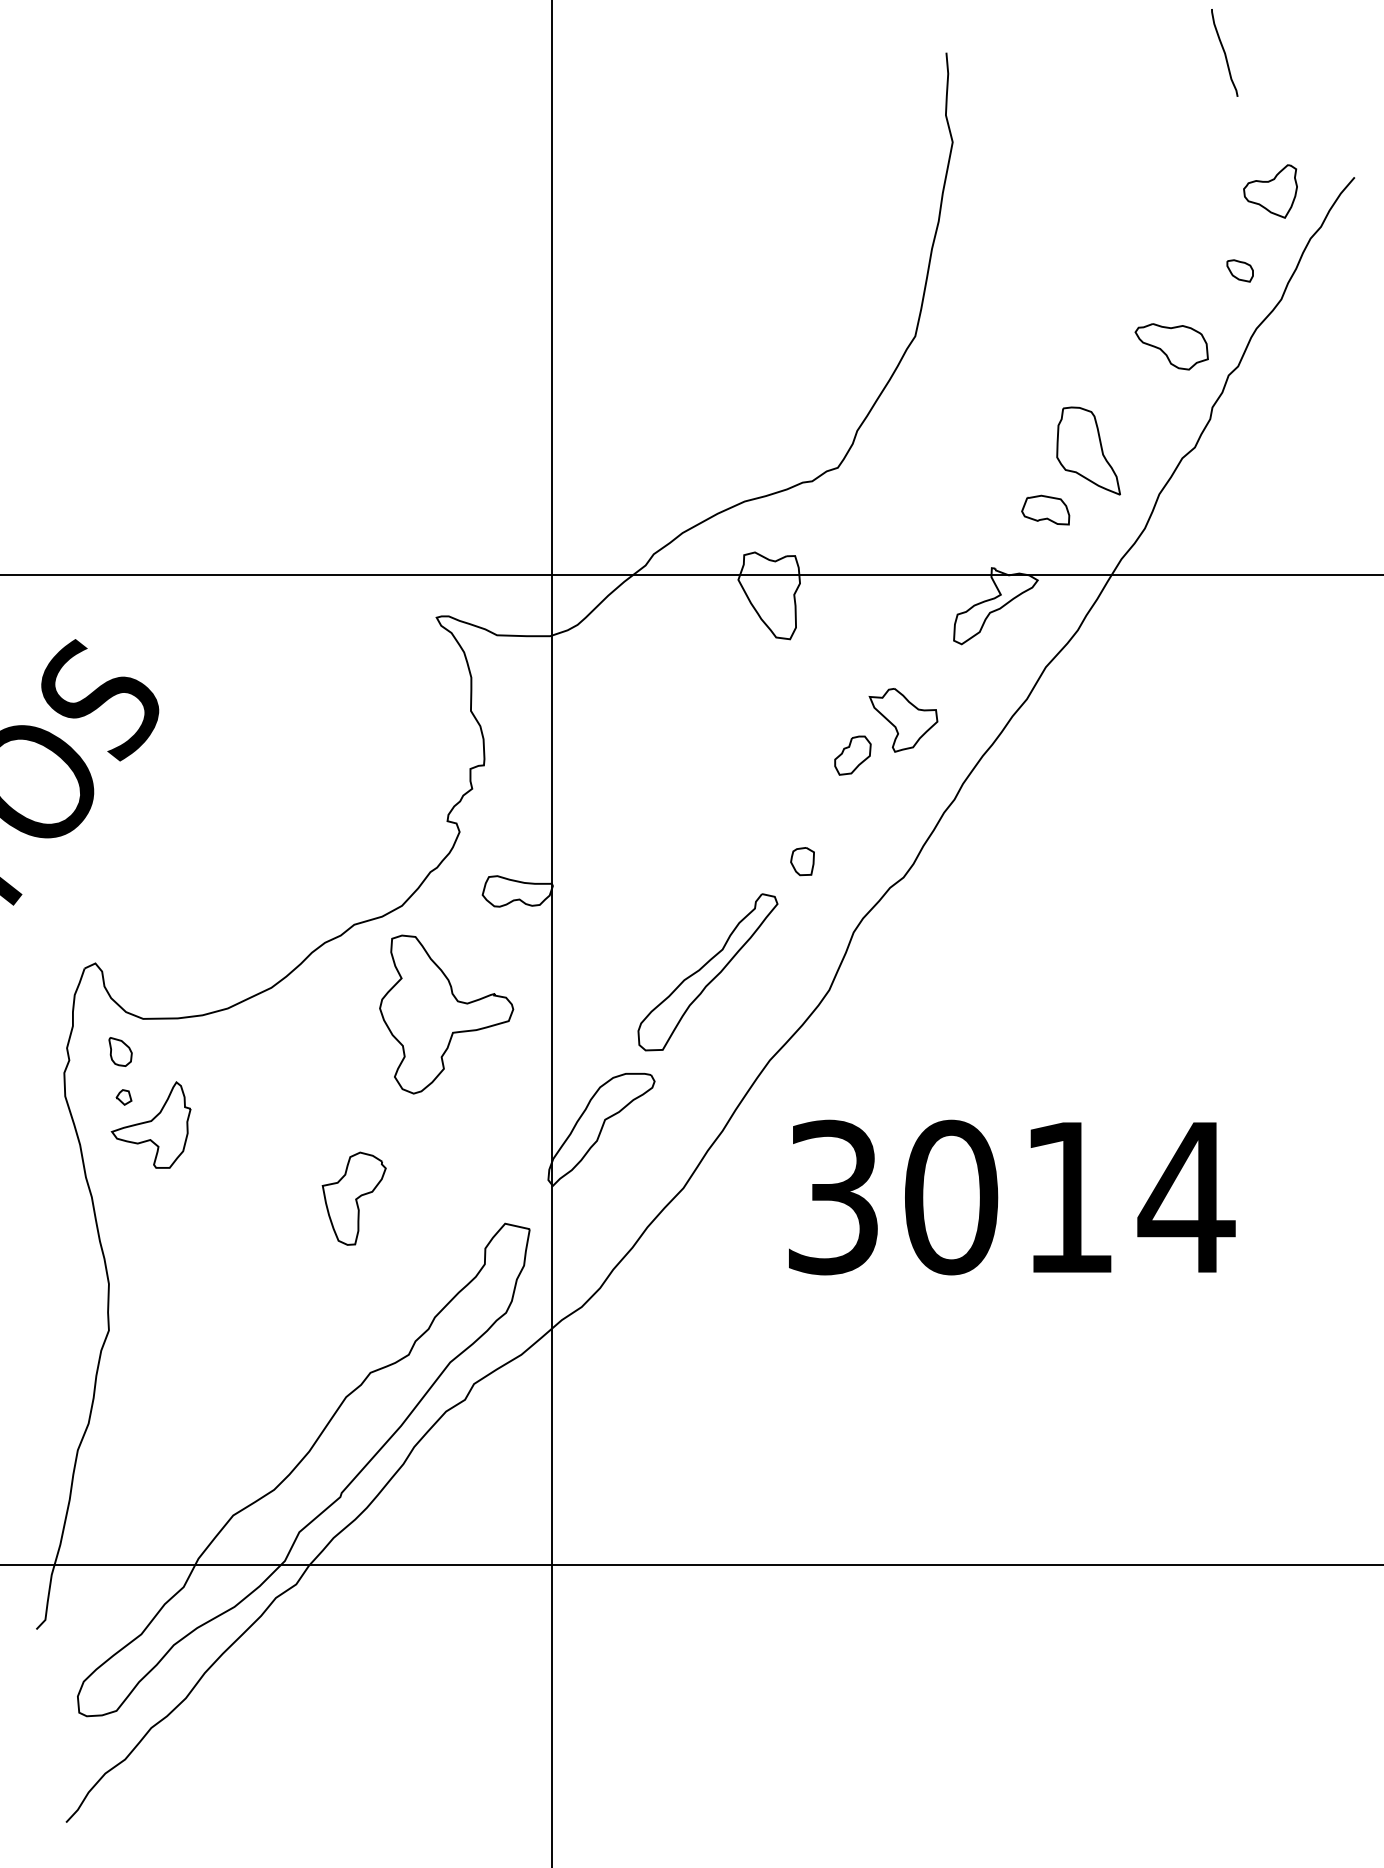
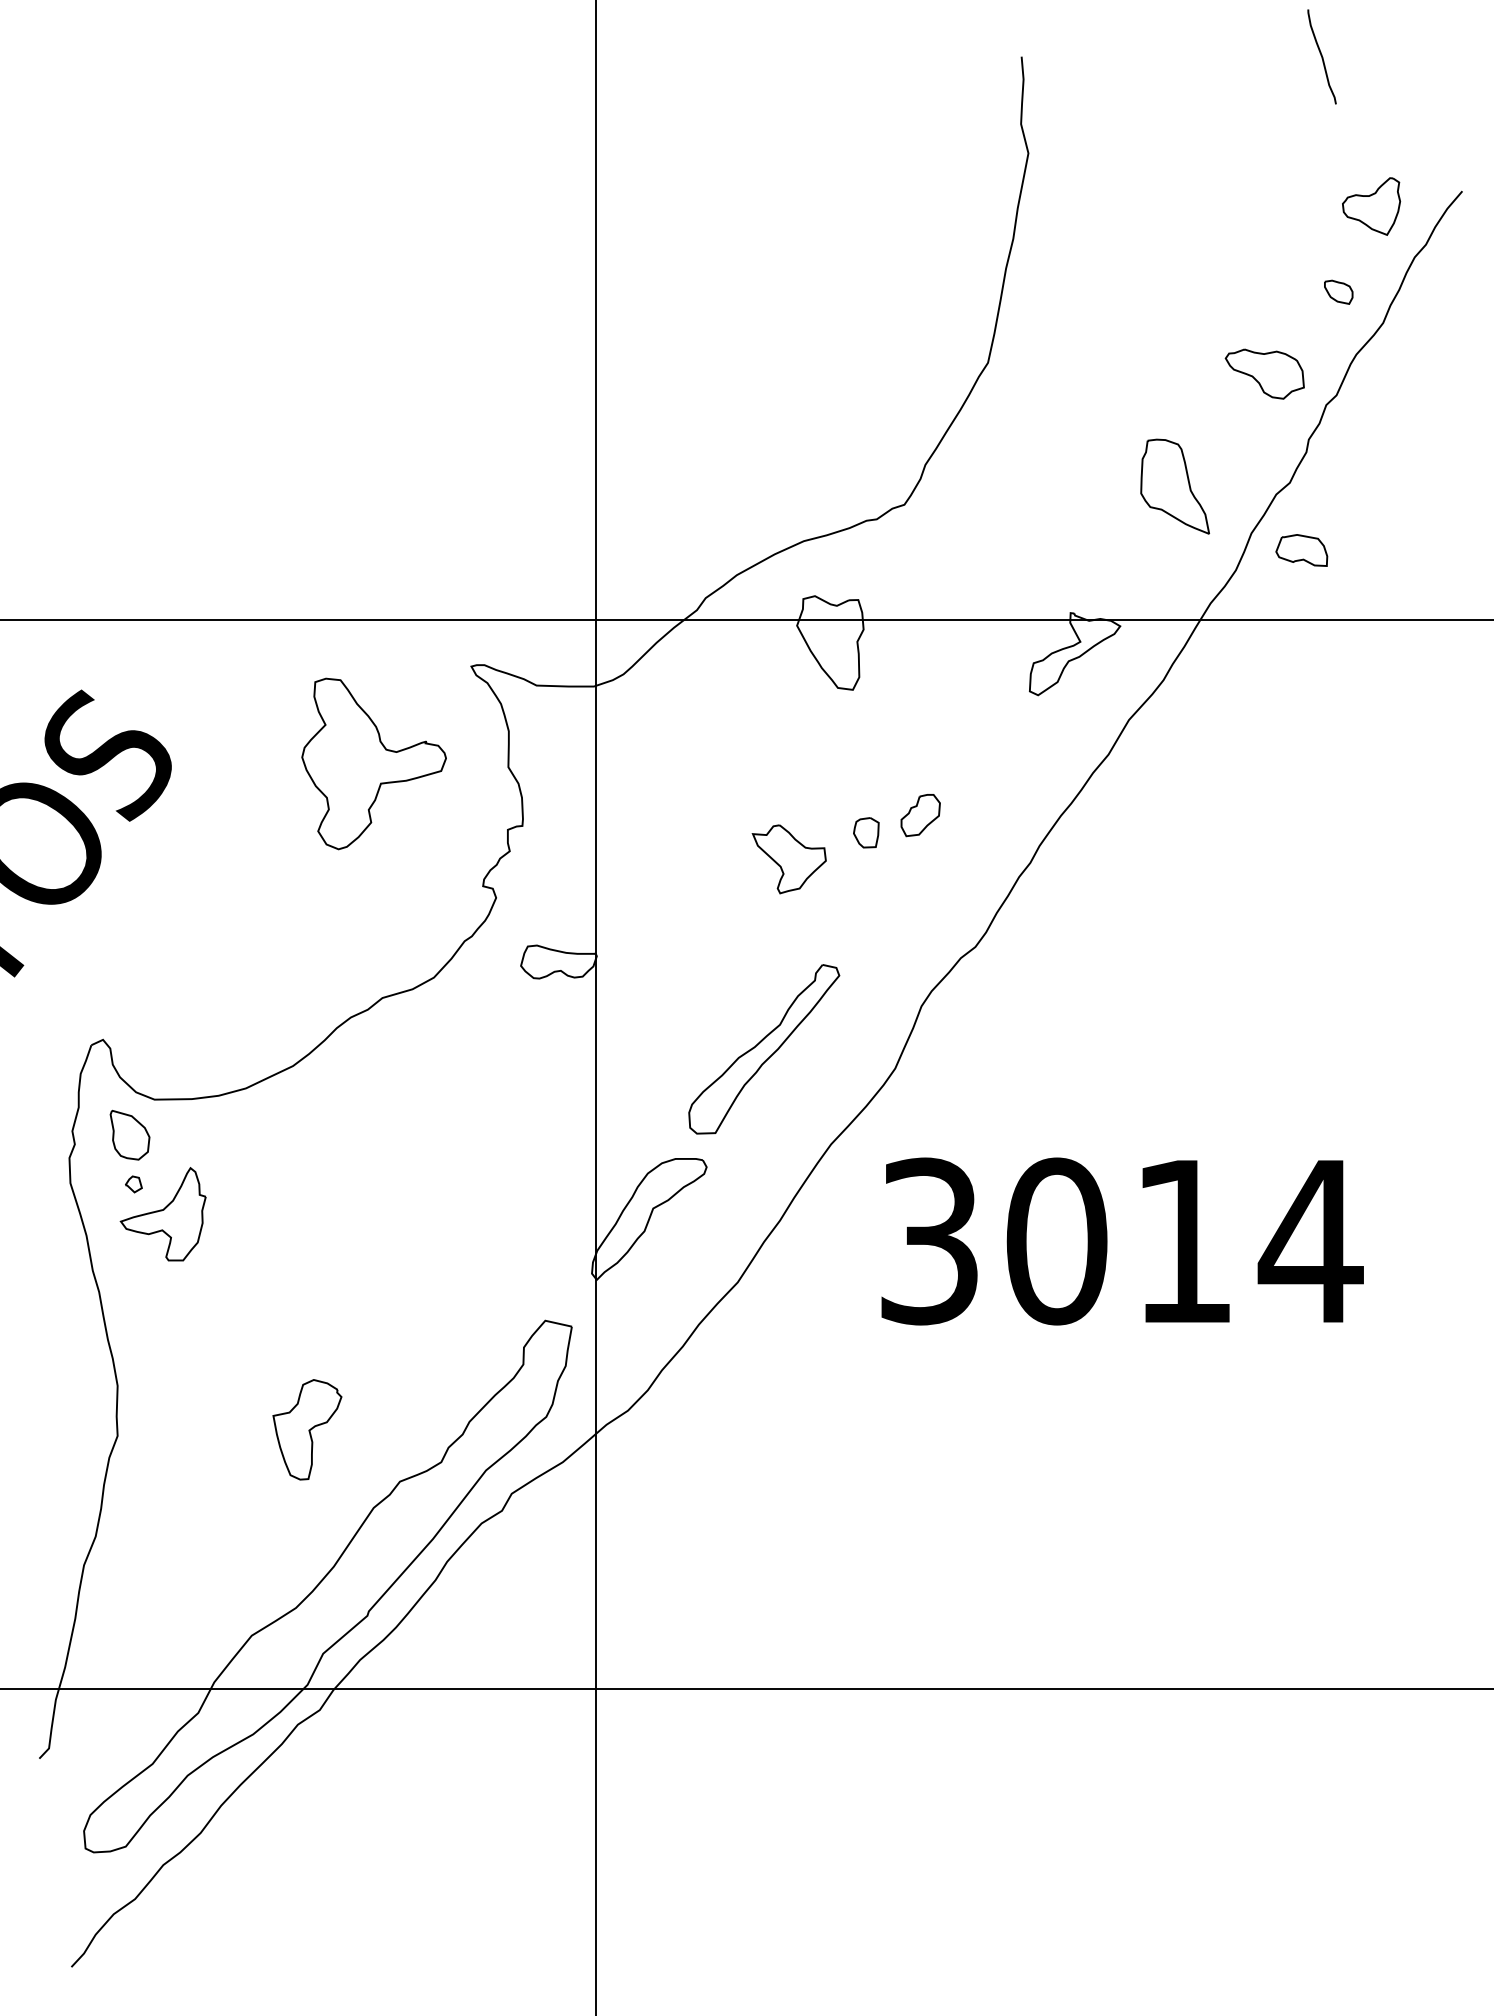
part: (1045, 510) -> (1301, 550), moved
part: (902, 720) -> (788, 859), moved
part: (802, 861) -> (866, 832), moved
part: (446, 1014) -> (373, 763), moved
part: (120, 1052) -> (130, 1135), size x1.6
text: (1012, 1197) -> (1122, 1241), moved
part: (354, 1198) -> (307, 1429), moved

